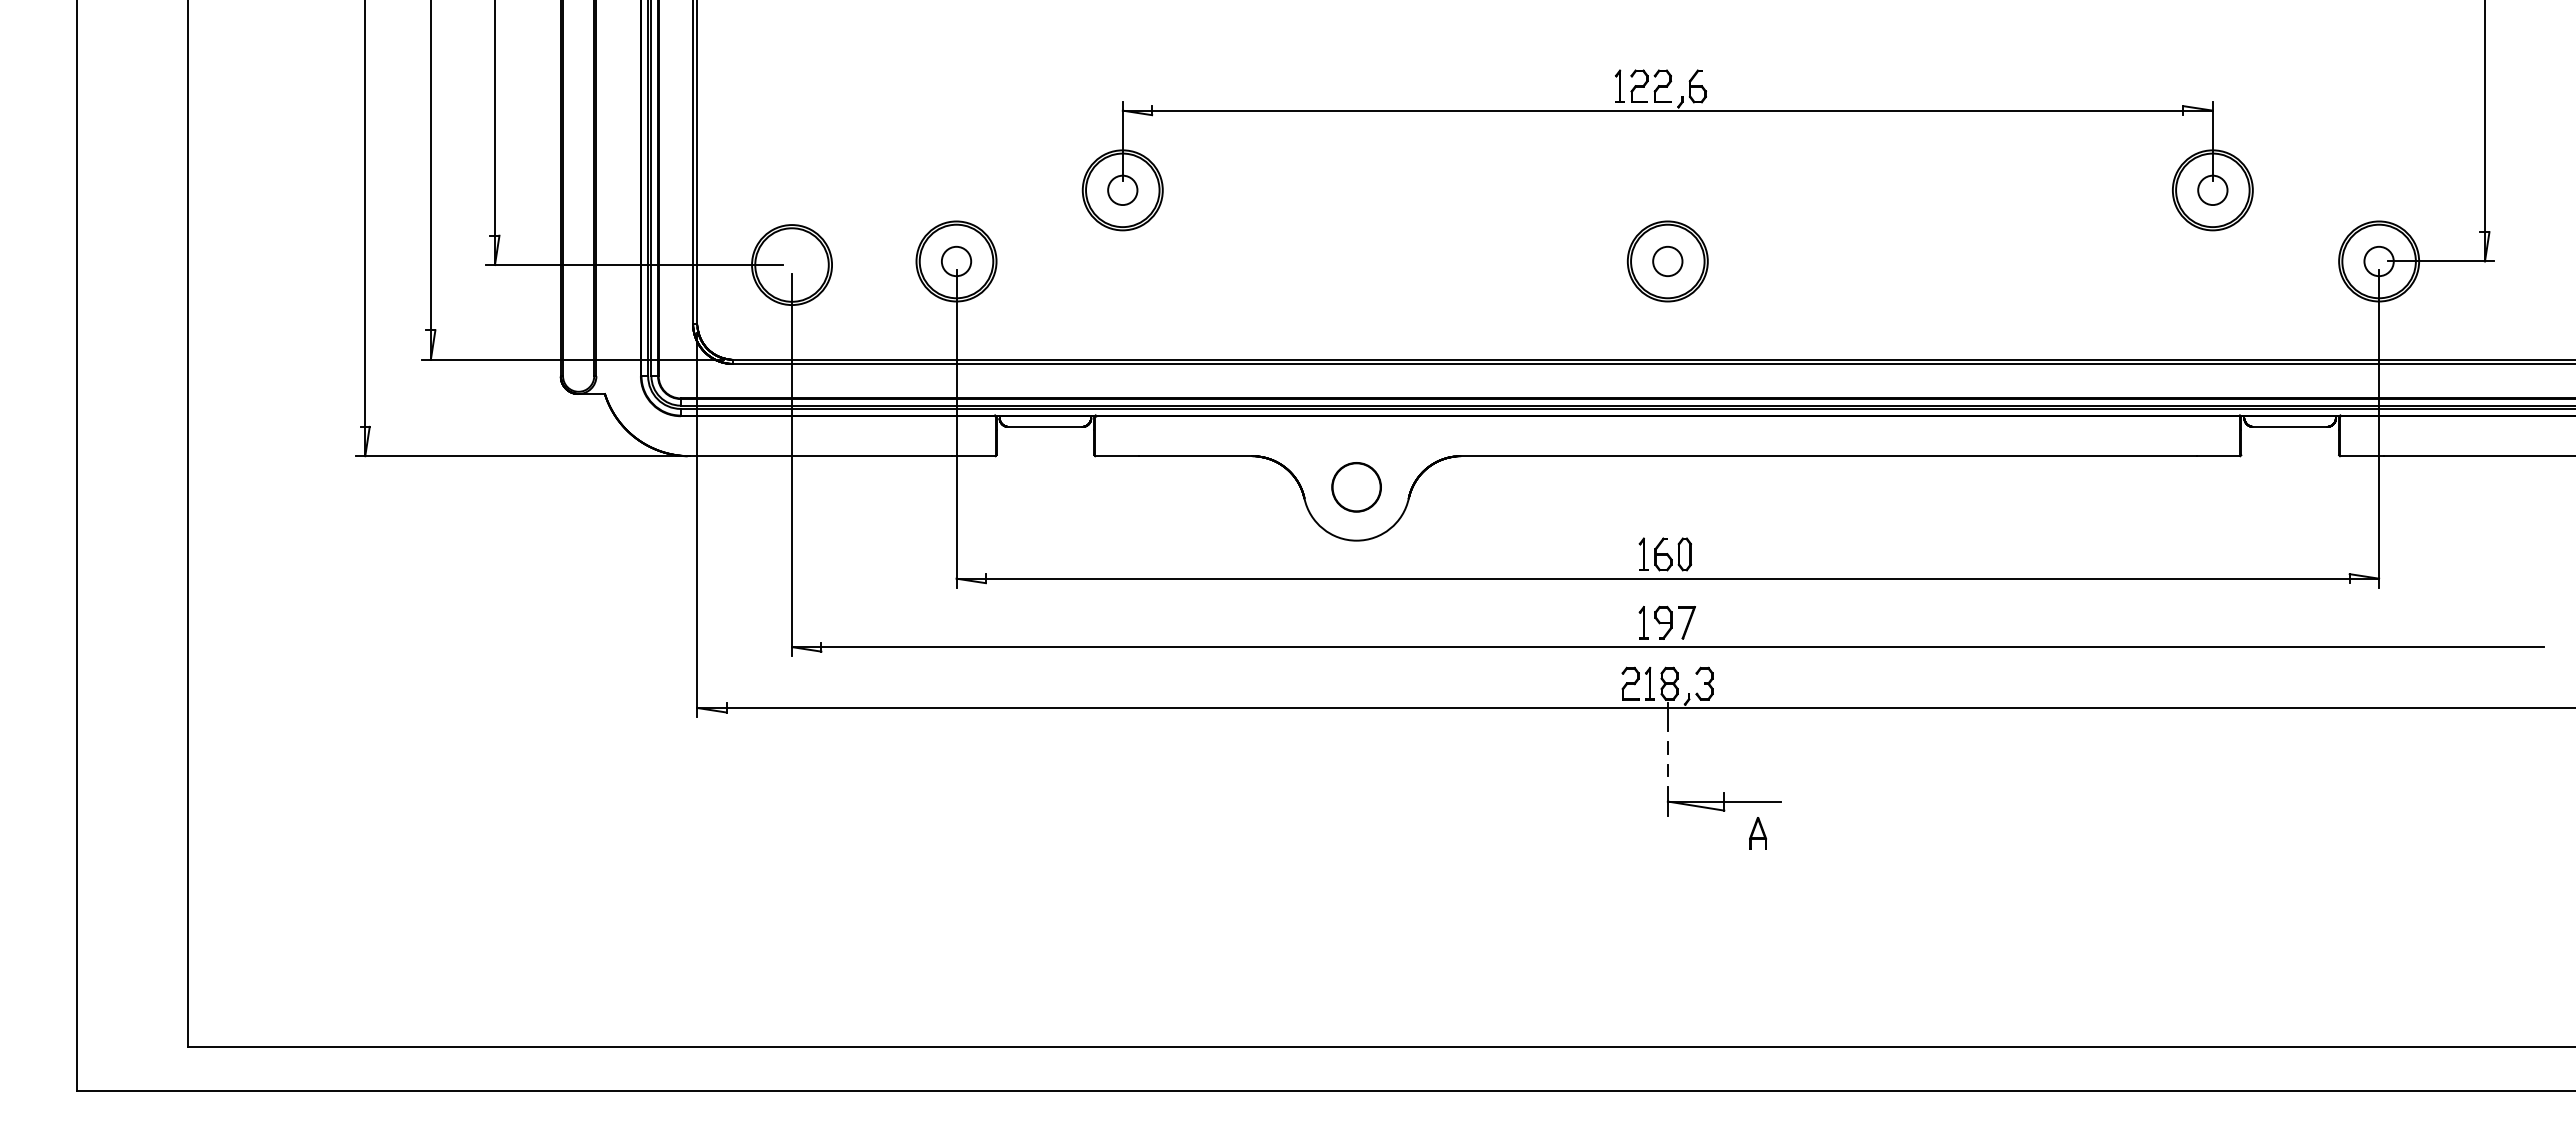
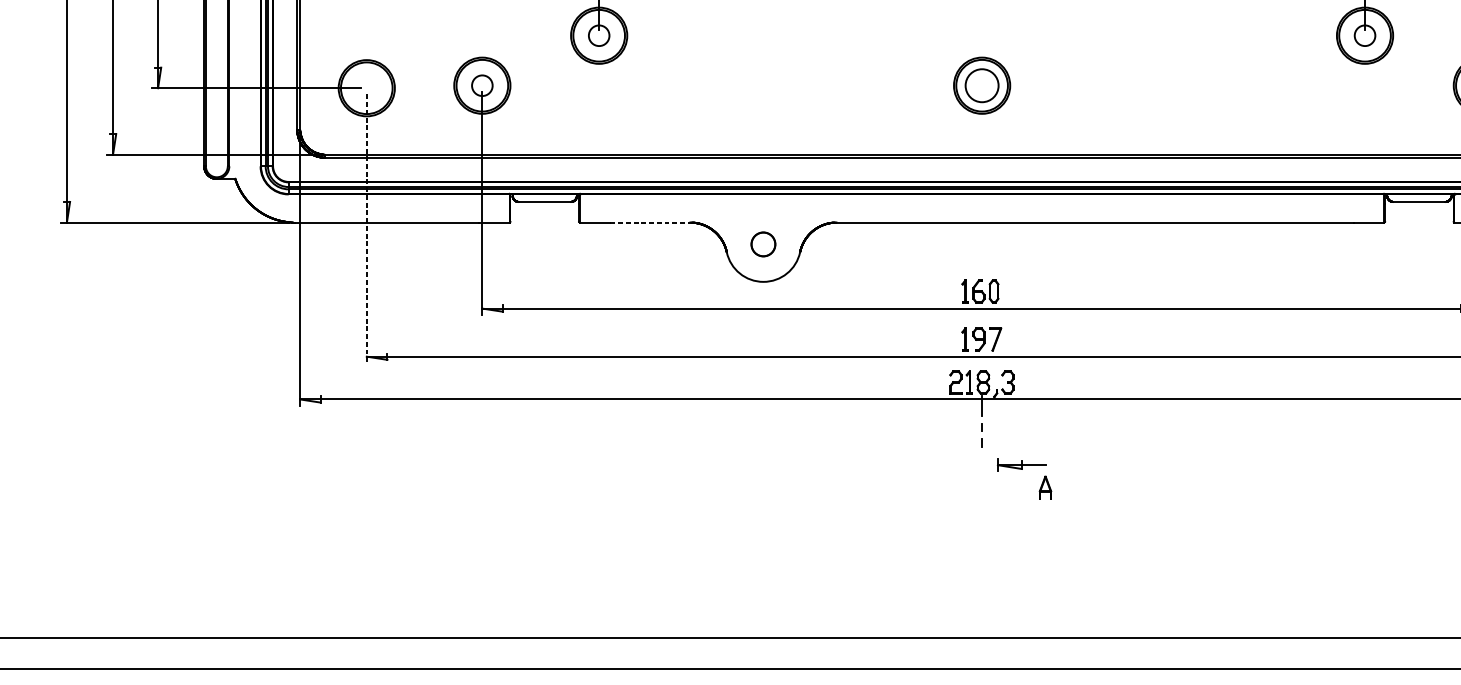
circle: (1667, 261) -> (981, 85), size x1.6
line: (1195, 456) -> (650, 222), solid -> dashed
line: (792, 465) -> (367, 229), solid -> dashed
circle: (1356, 487) -> (763, 244), size x0.7
part: (1723, 801) -> (1021, 465), size x0.6

